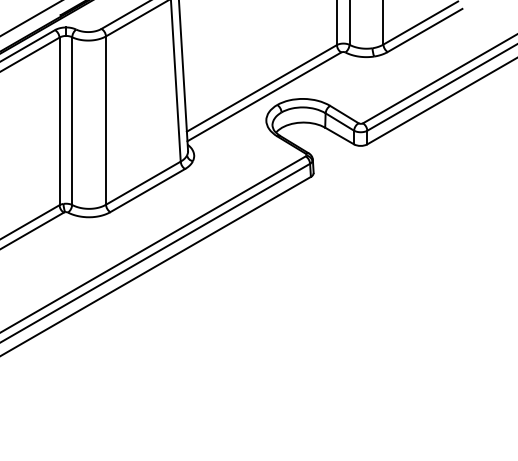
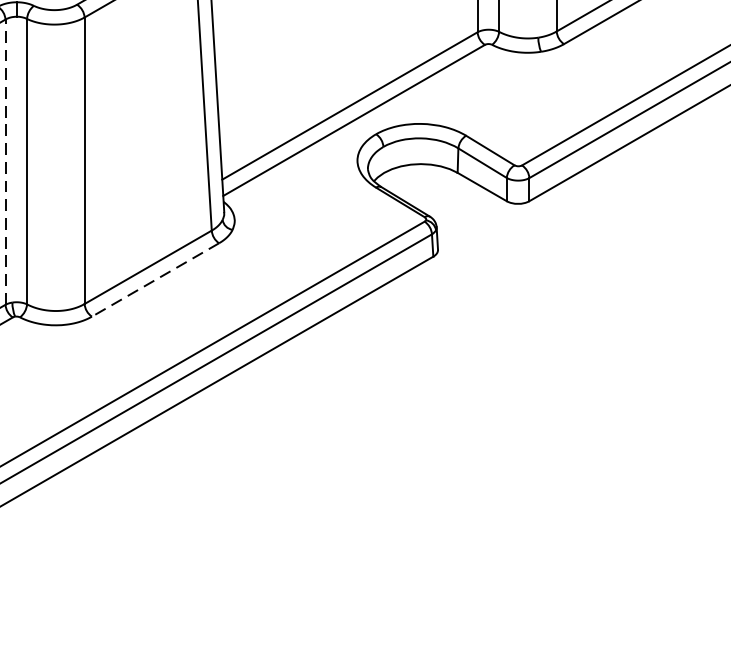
line: (59, 121) -> (5, 162), solid -> dashed
line: (147, 190) -> (155, 279), solid -> dashed

